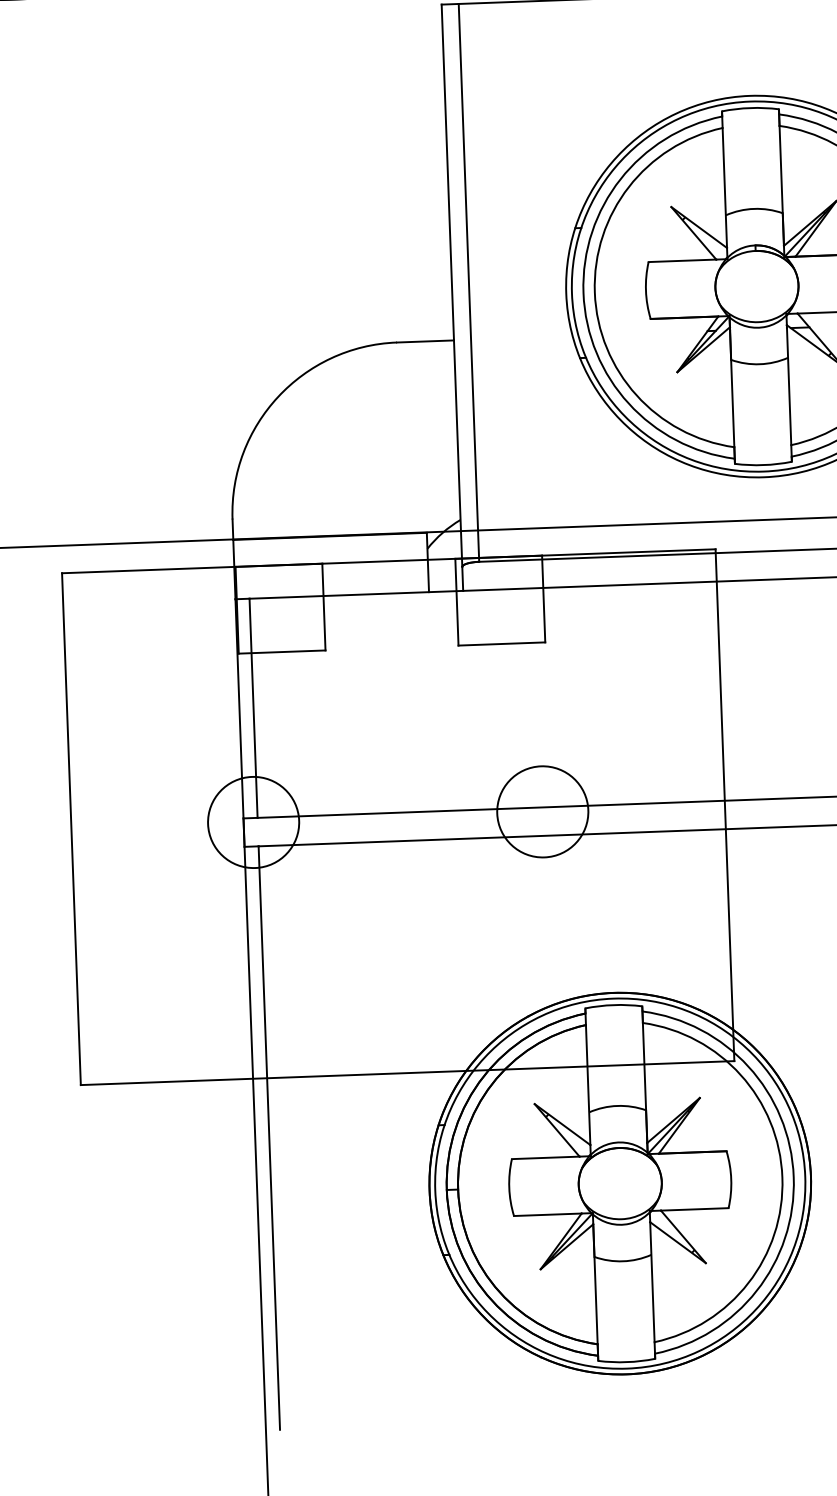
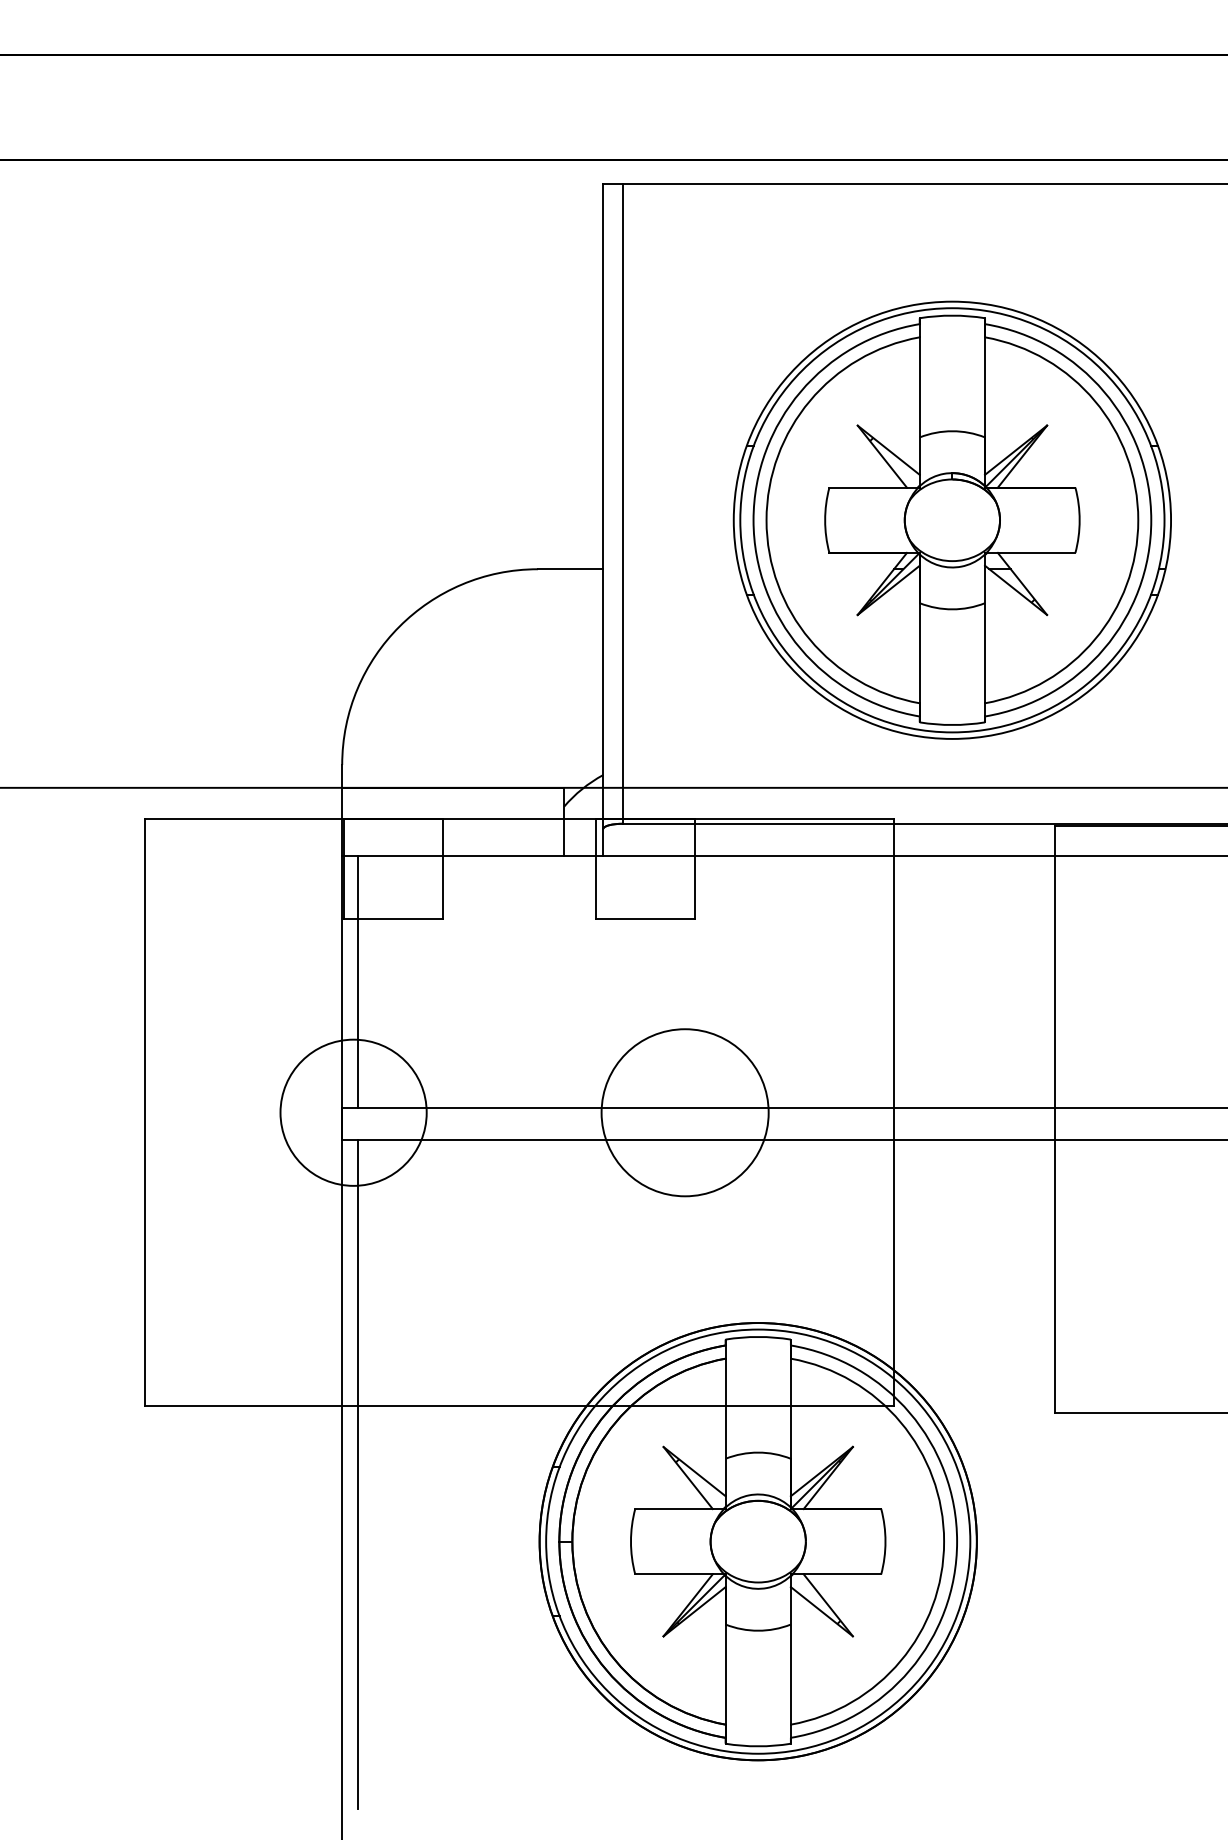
circle: (542, 811) -> (684, 1112), size x1.6
circle: (253, 822) -> (353, 1112), size x1.4

